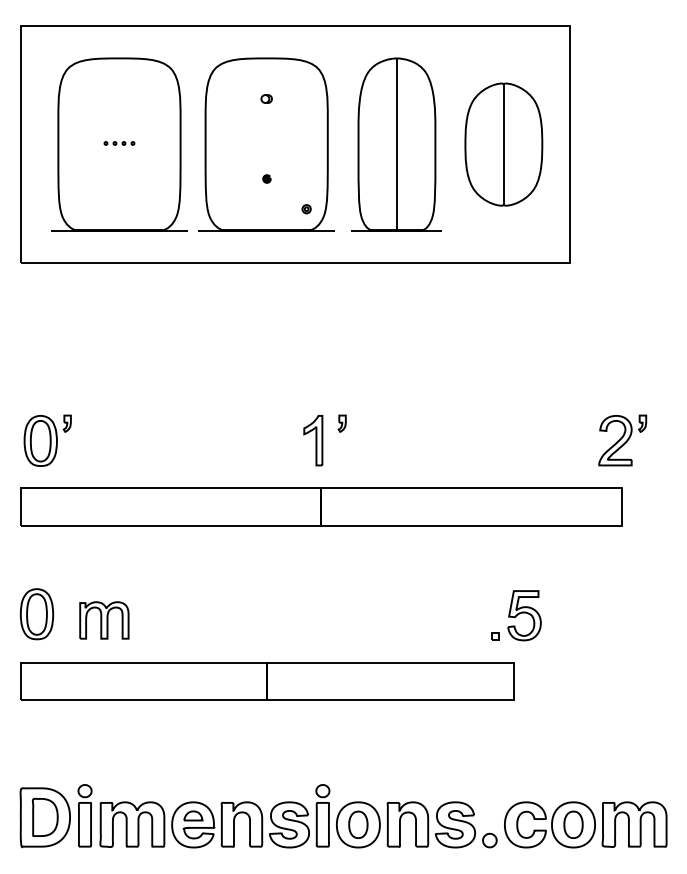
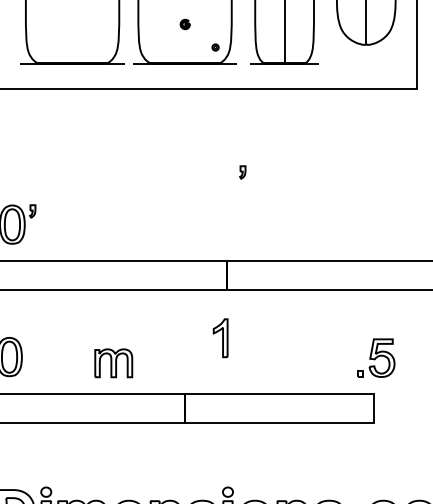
part: (266, 178) -> (184, 24), size x1.6
part: (341, 423) -> (242, 172), moved
part: (313, 440) -> (220, 338), moved
part: (104, 620) -> (113, 363), moved

